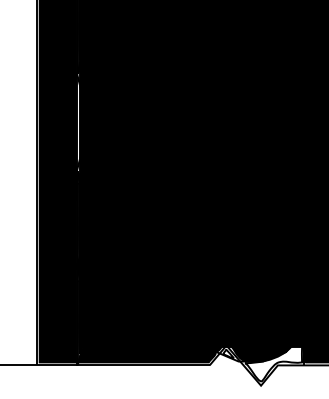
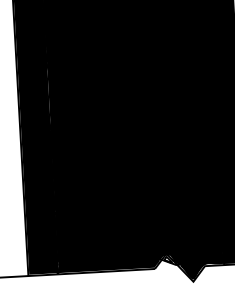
fill: (273, 354) -> (201, 258), added

